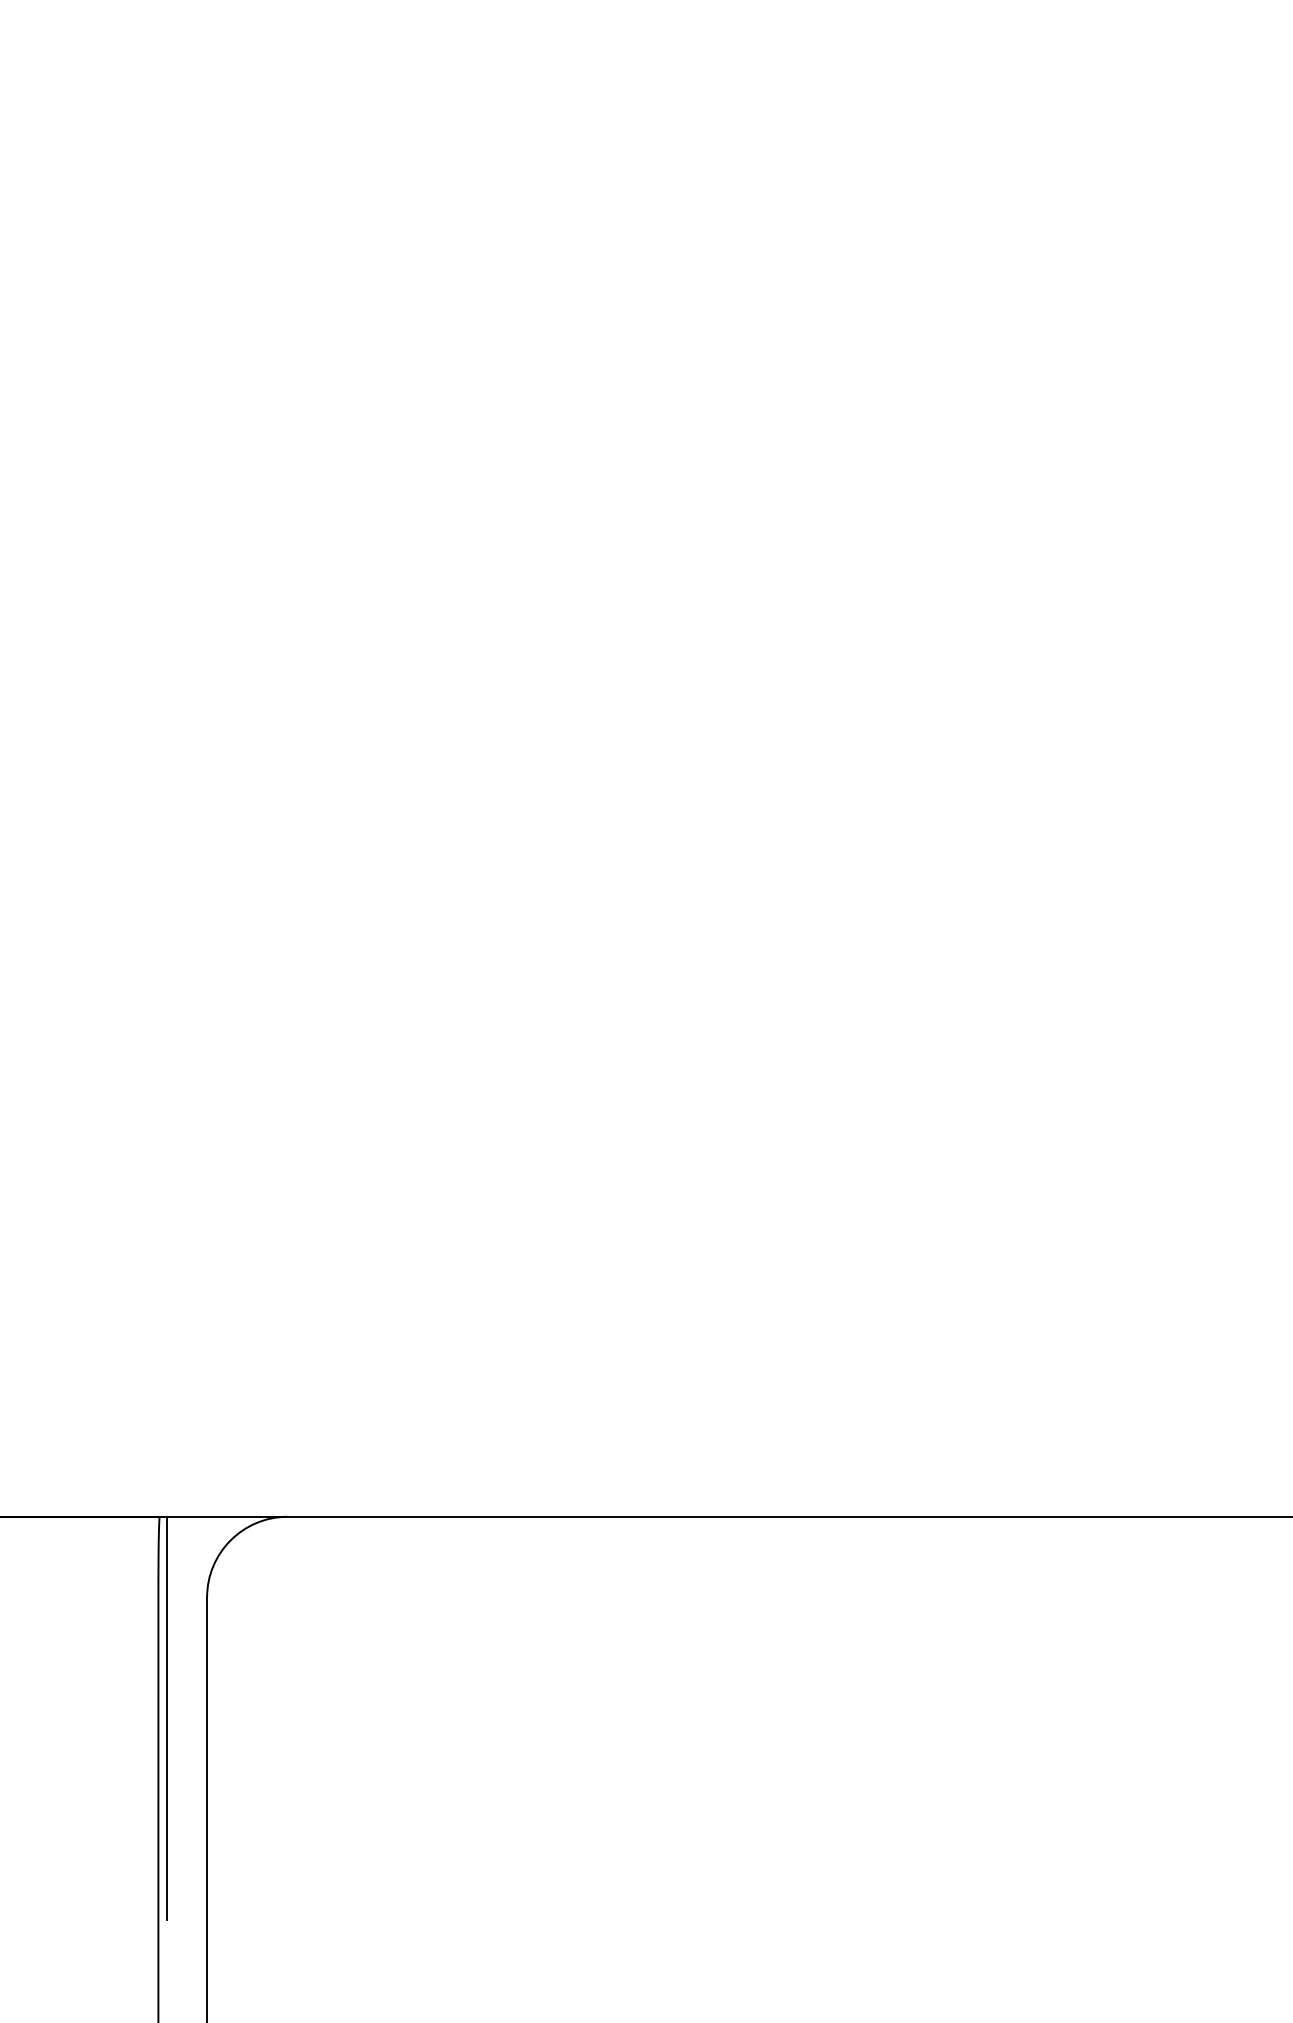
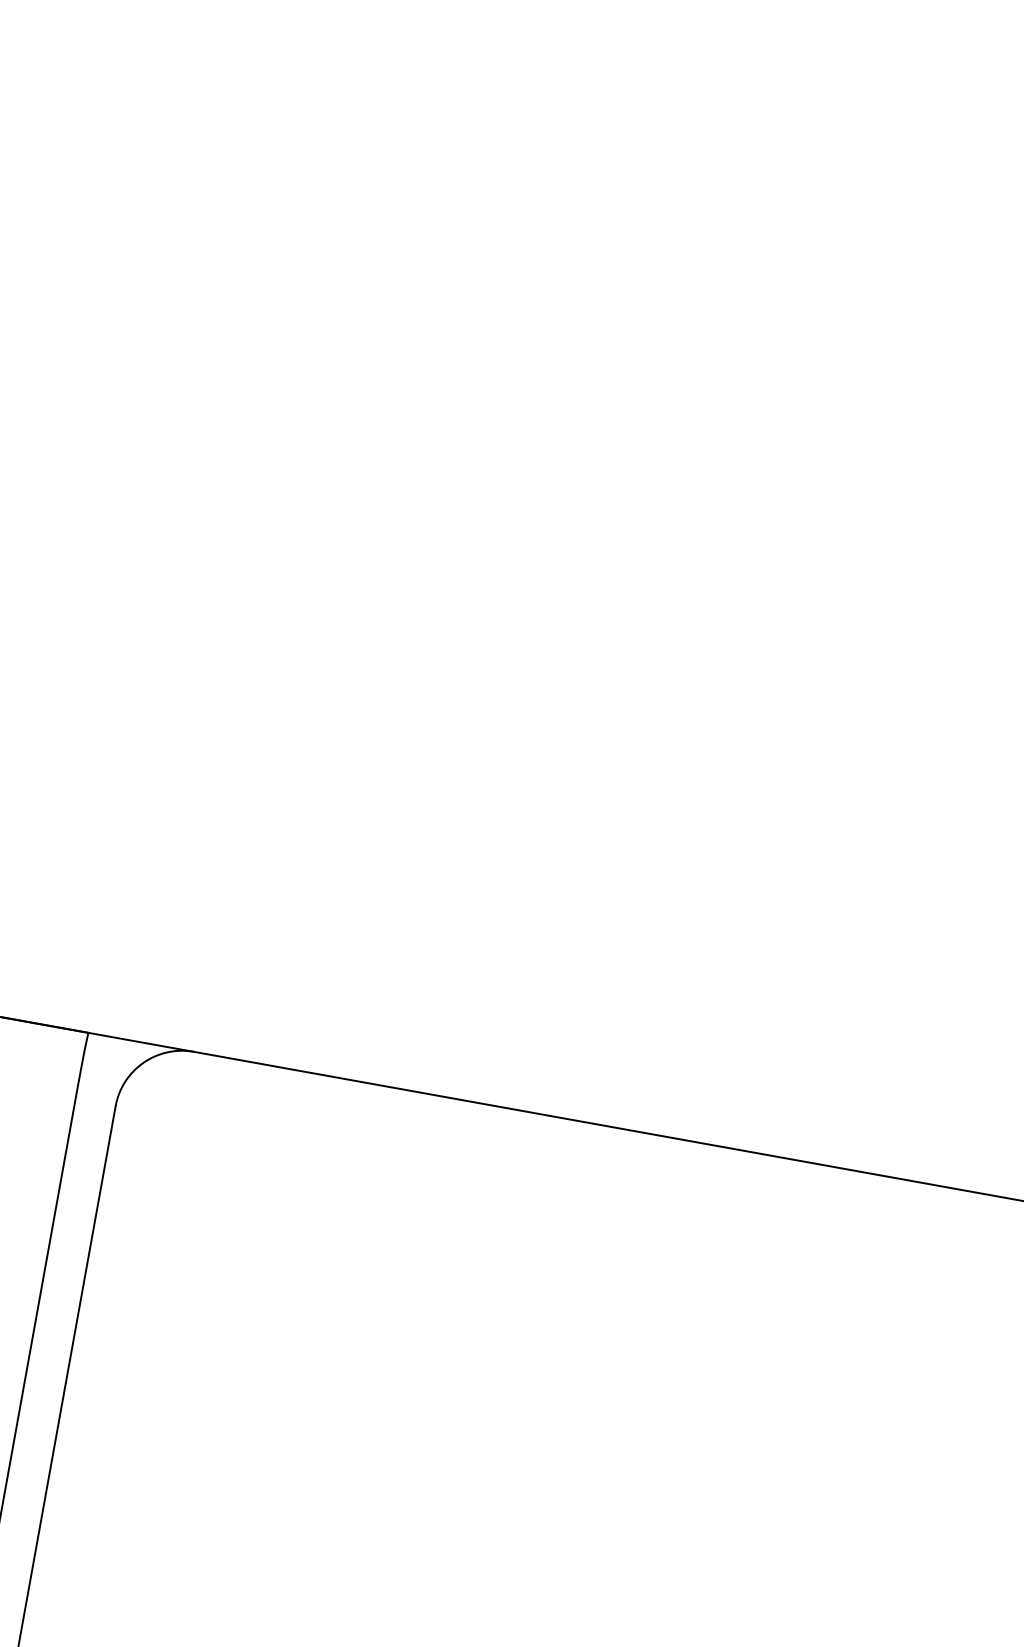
line: (166, 1717) -> (64, 1199), removed

